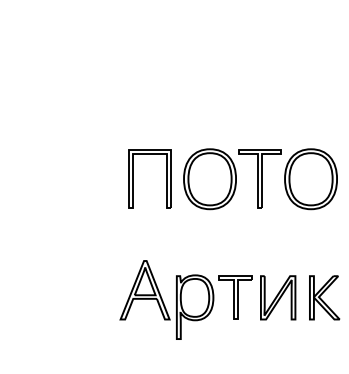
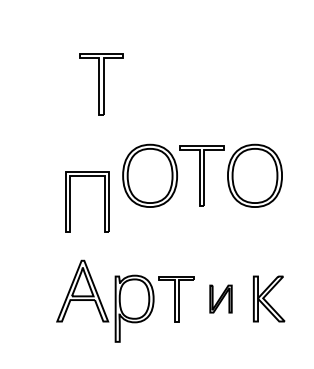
part: (162, 90) -> (100, 83), added
part: (133, 178) -> (70, 201), moved
part: (278, 297) -> (221, 298), size x0.6

